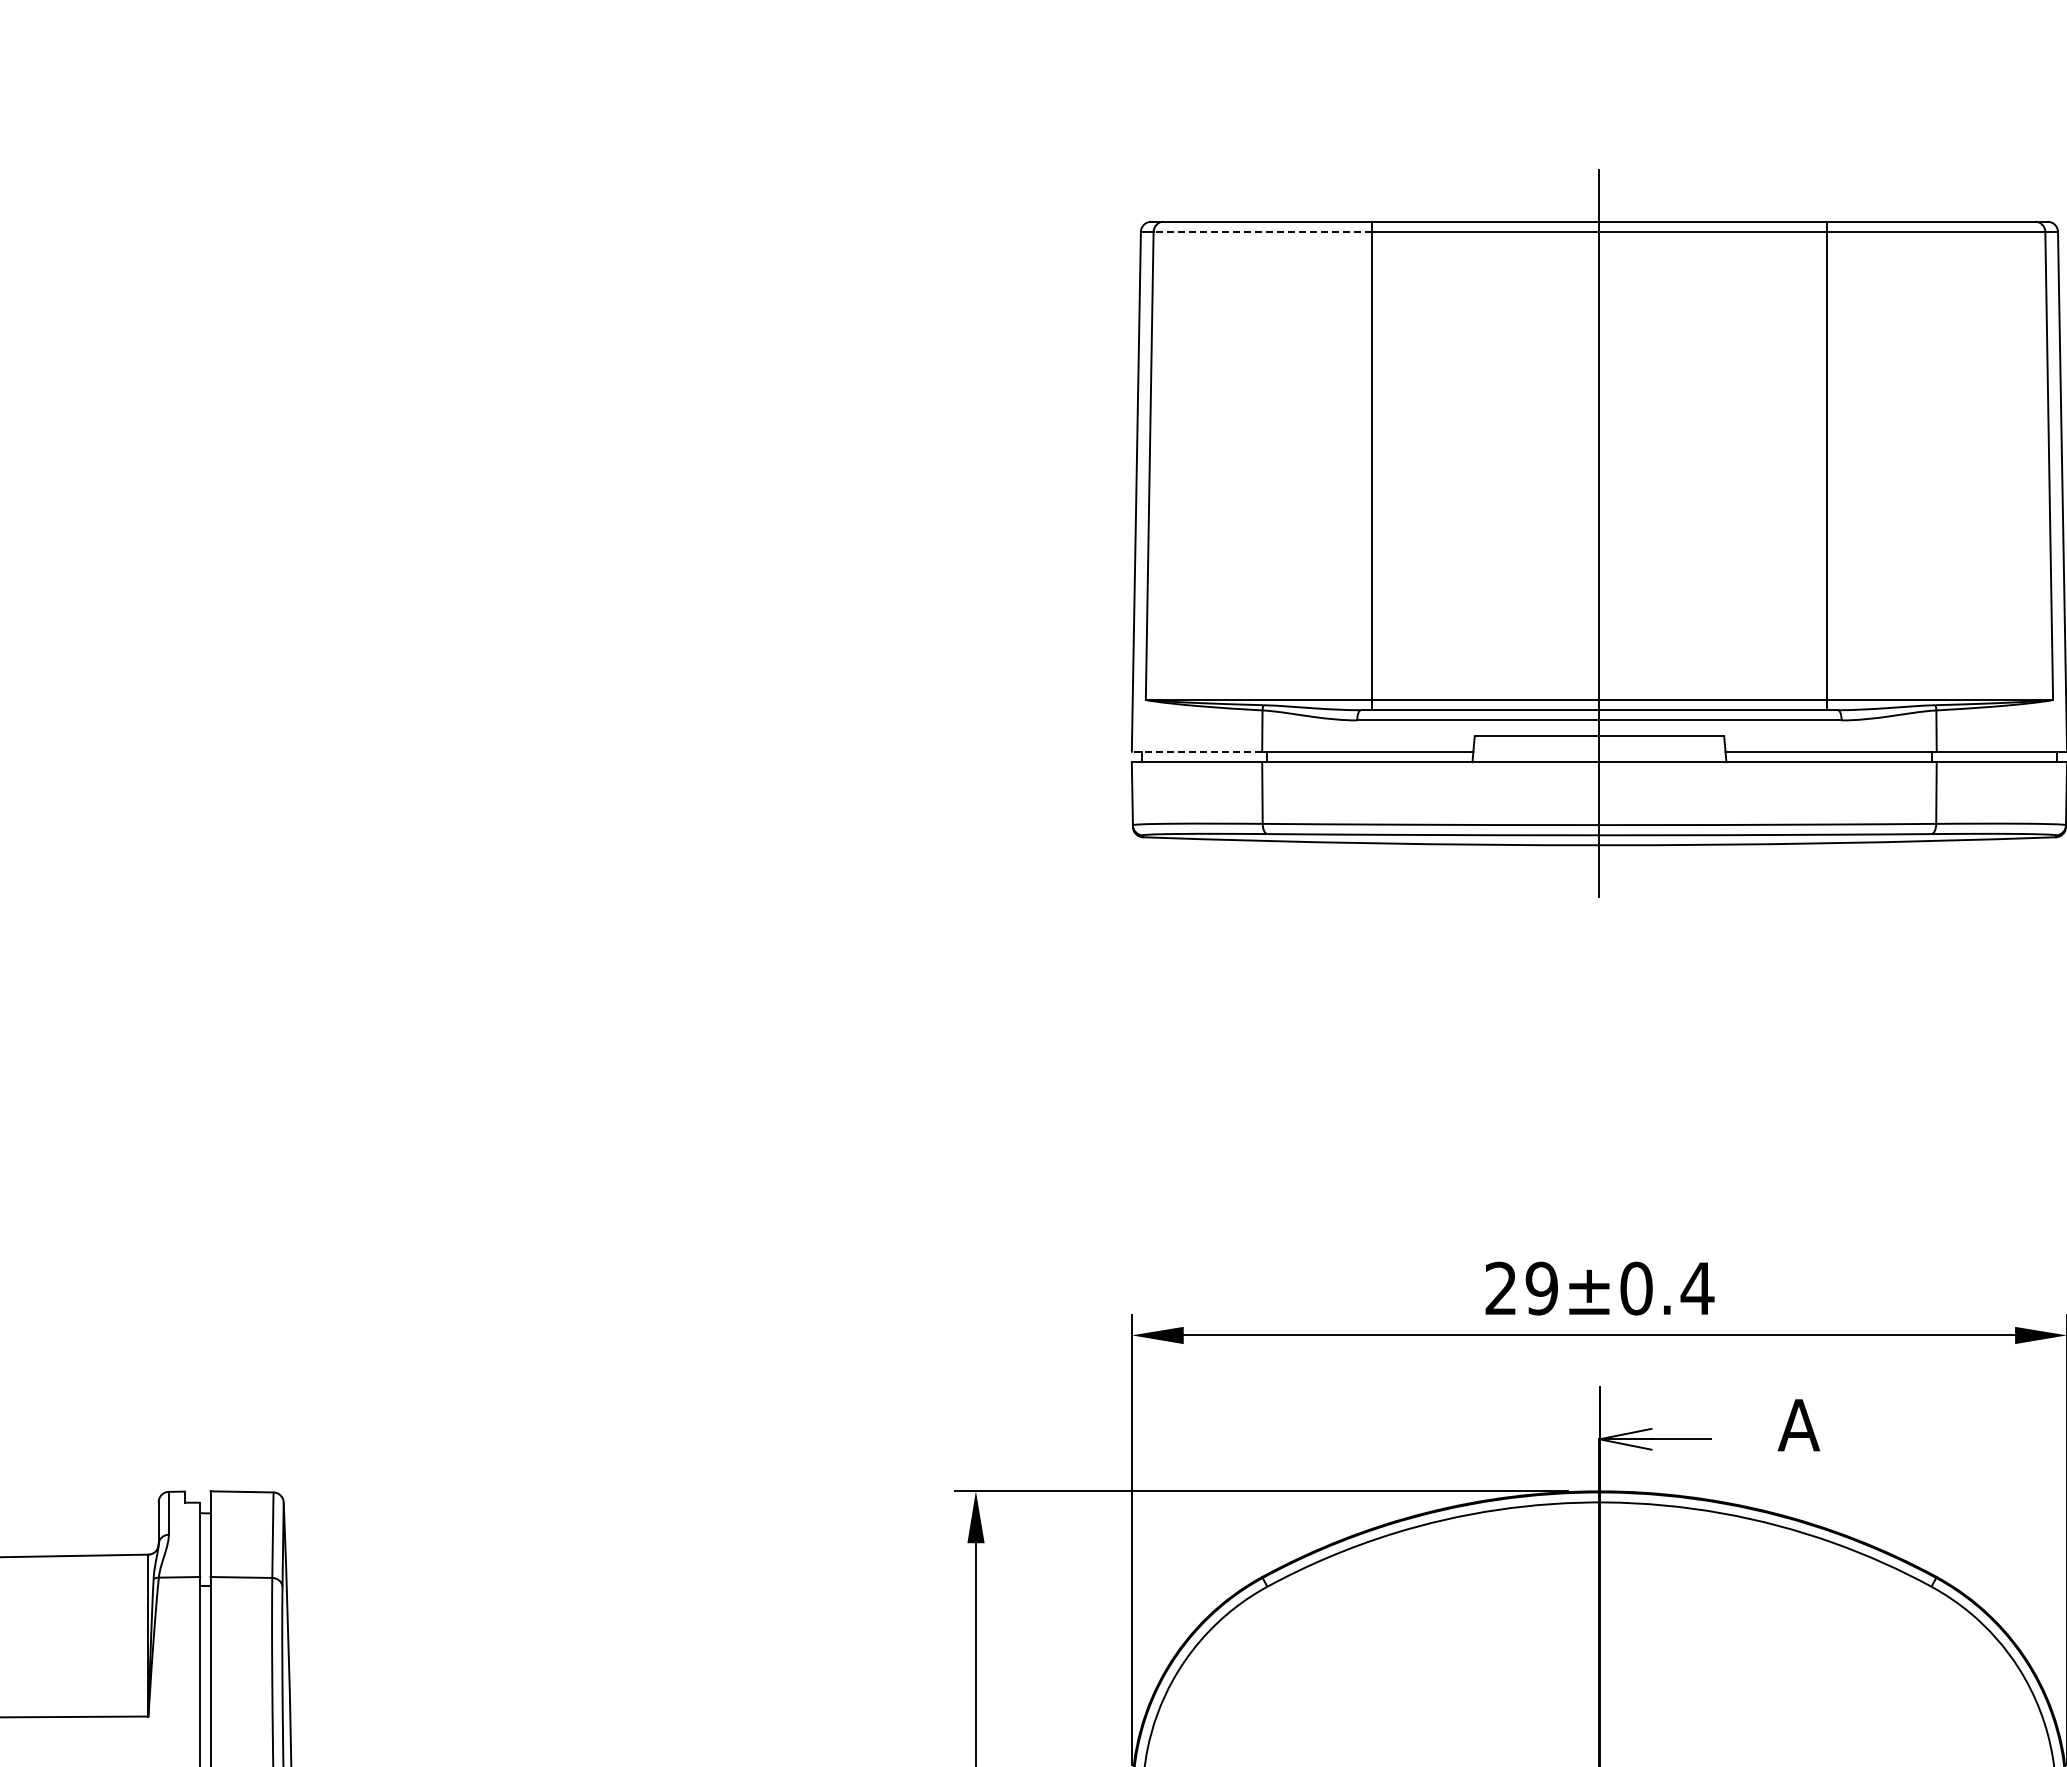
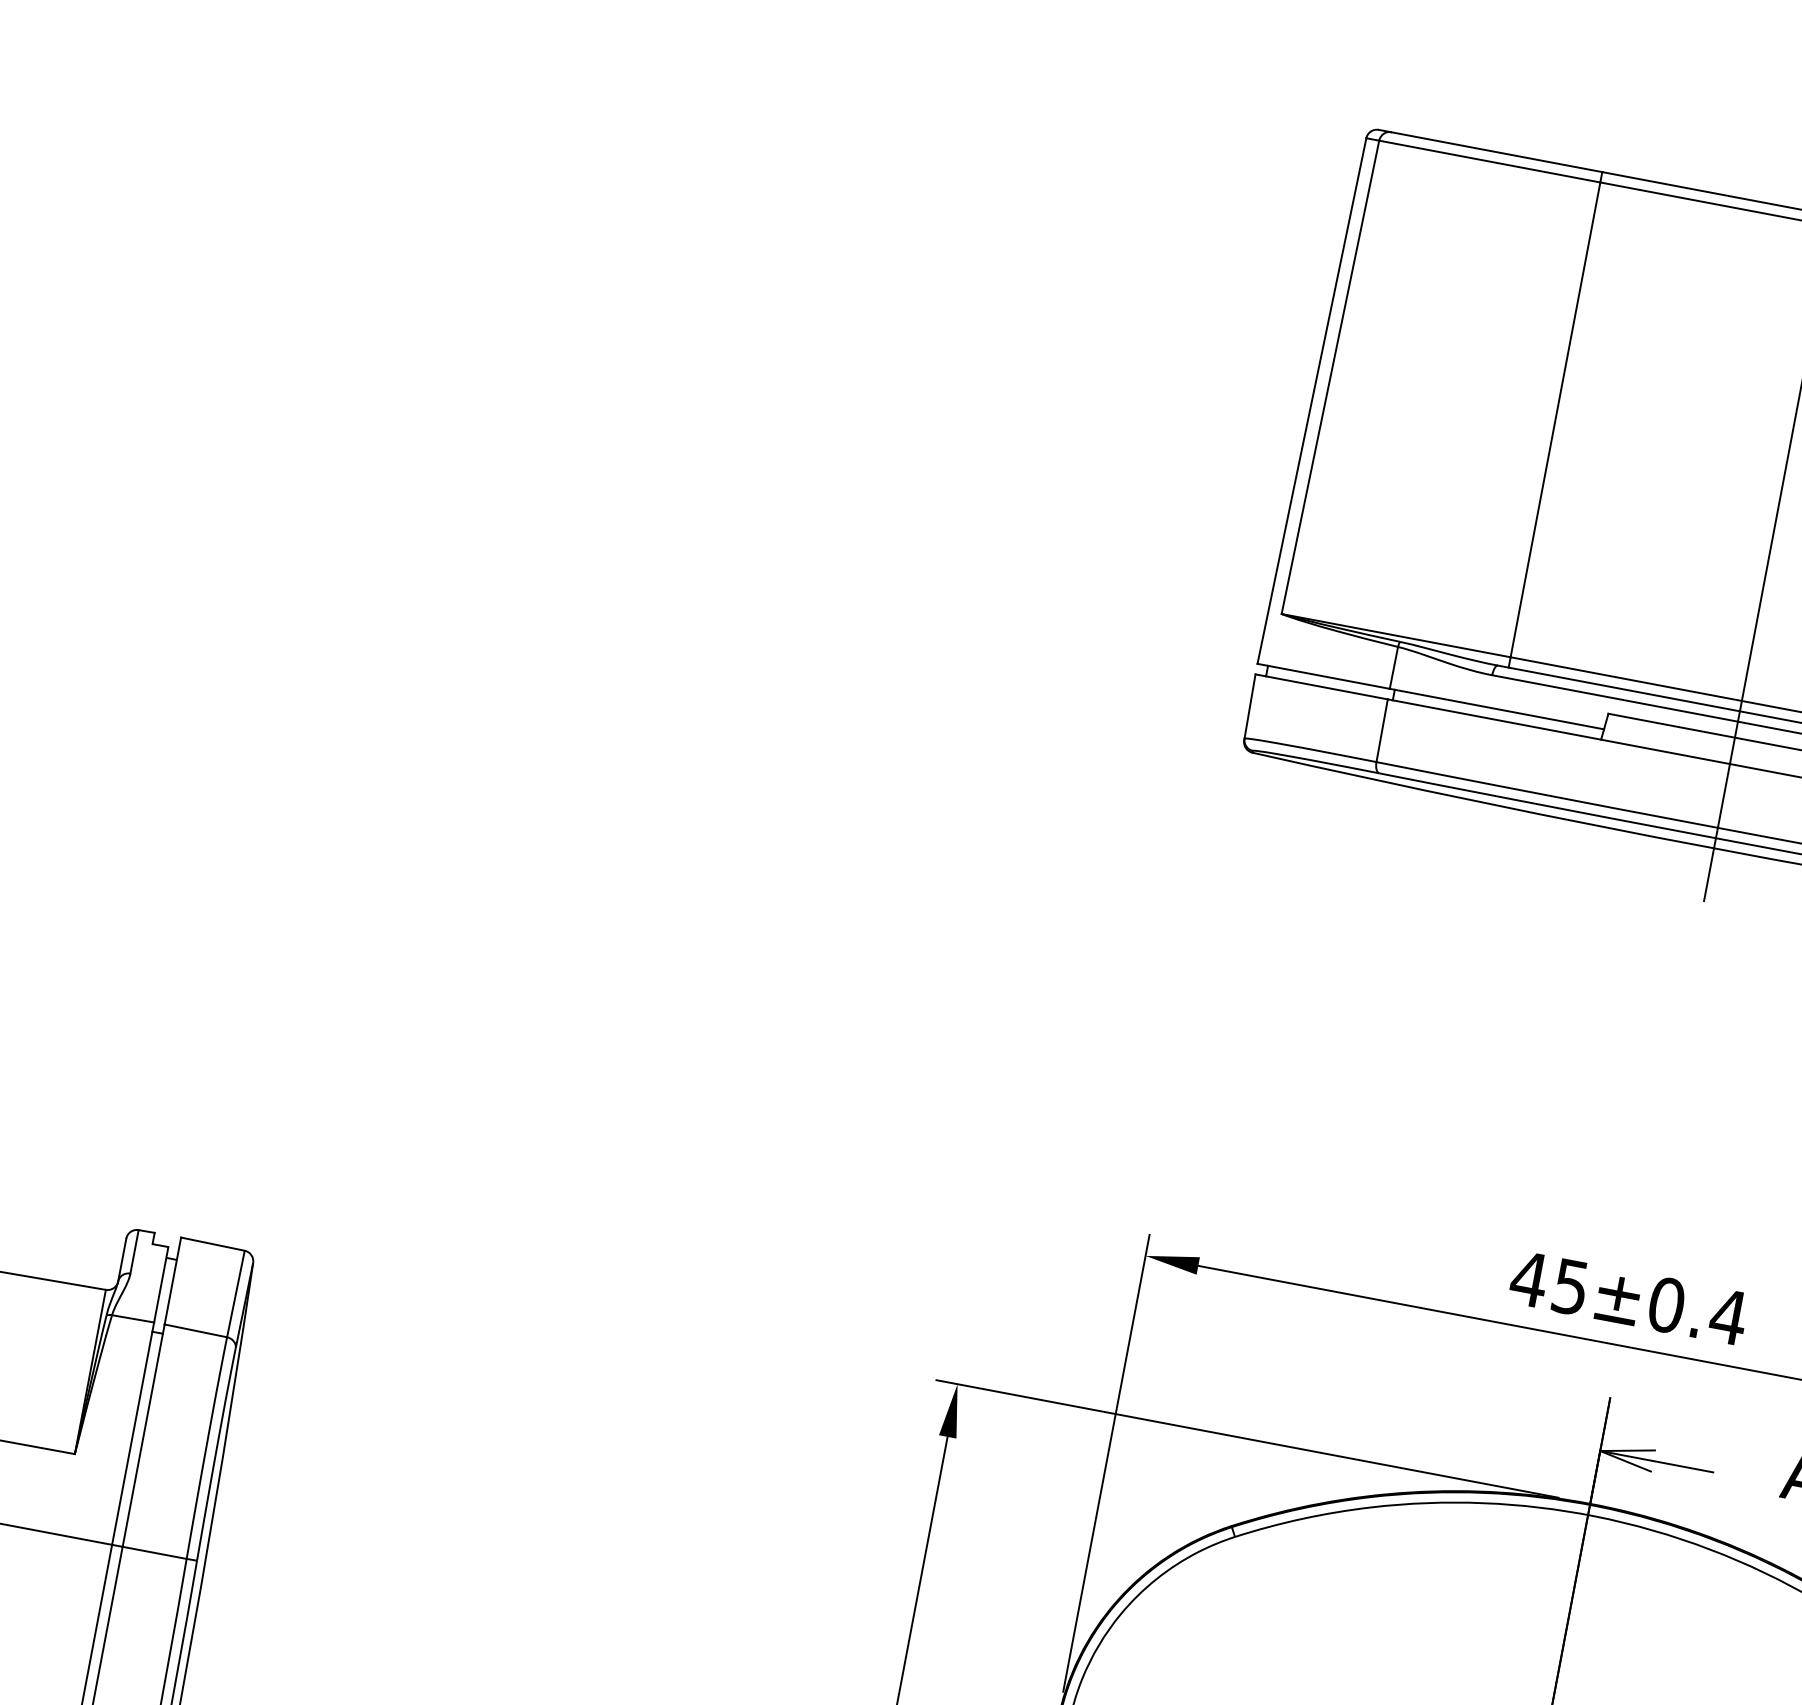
line: (1262, 232) -> (1489, 162), dashed -> solid
line: (1196, 751) -> (1323, 675), dashed -> solid
text: (1520, 1288) -> (1548, 1282), 29±0.4 -> 45±0.4

